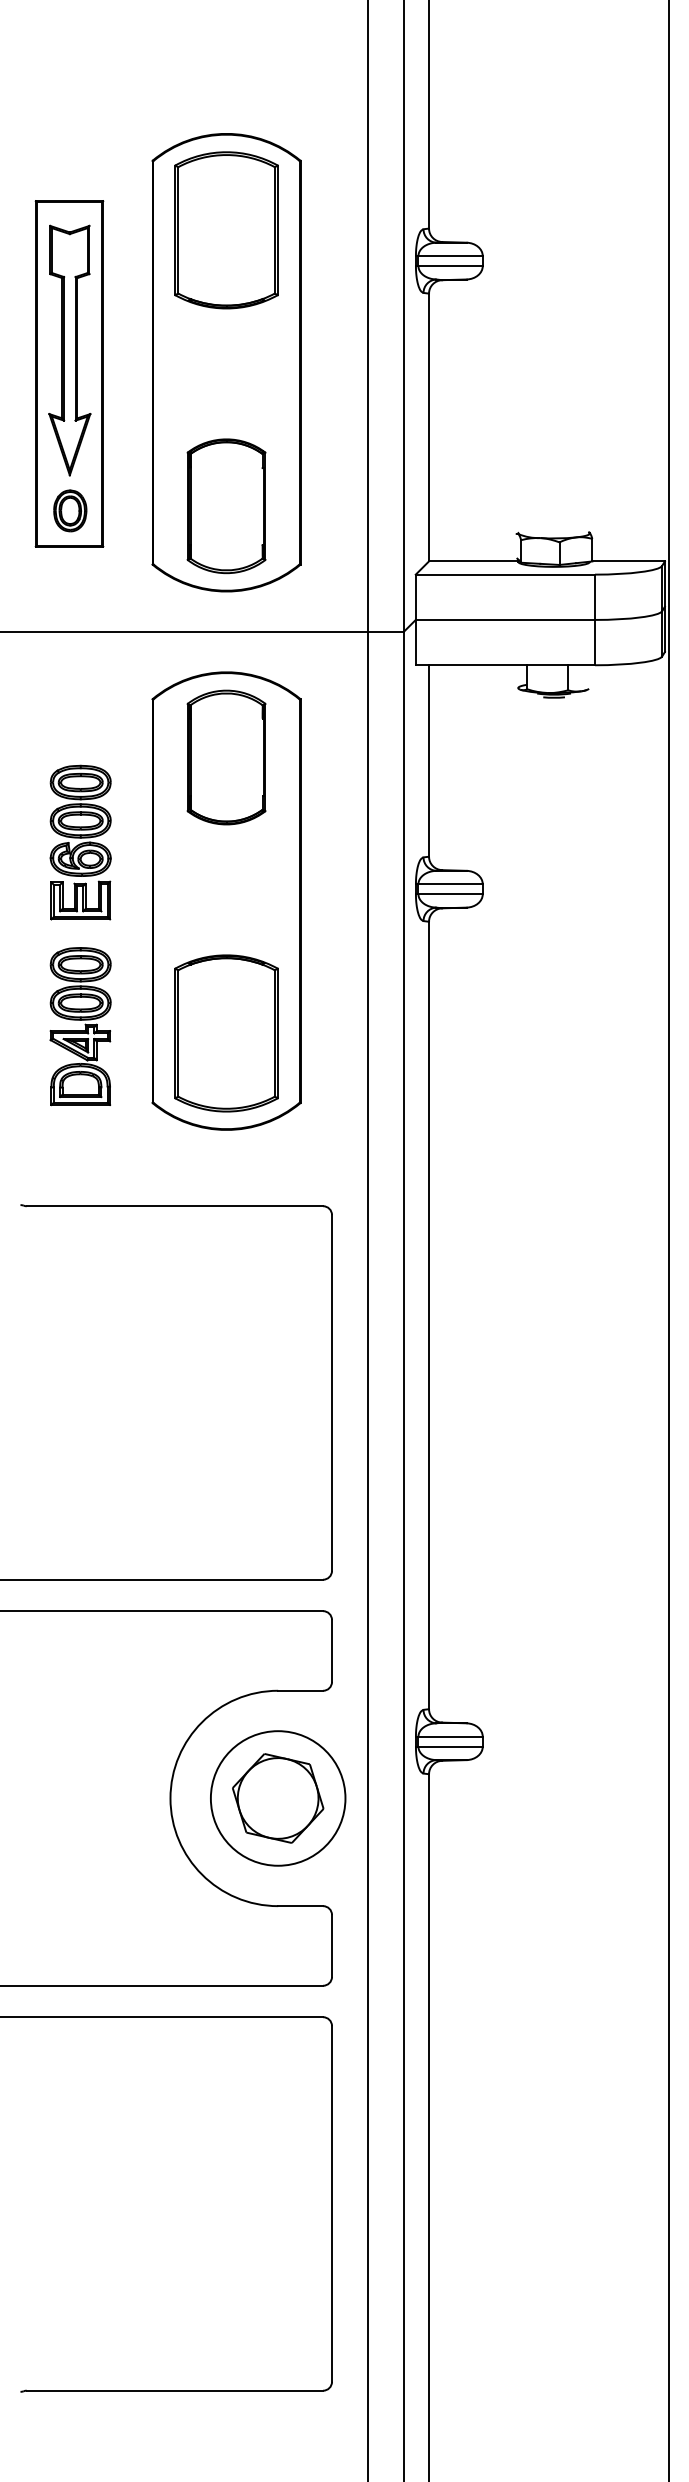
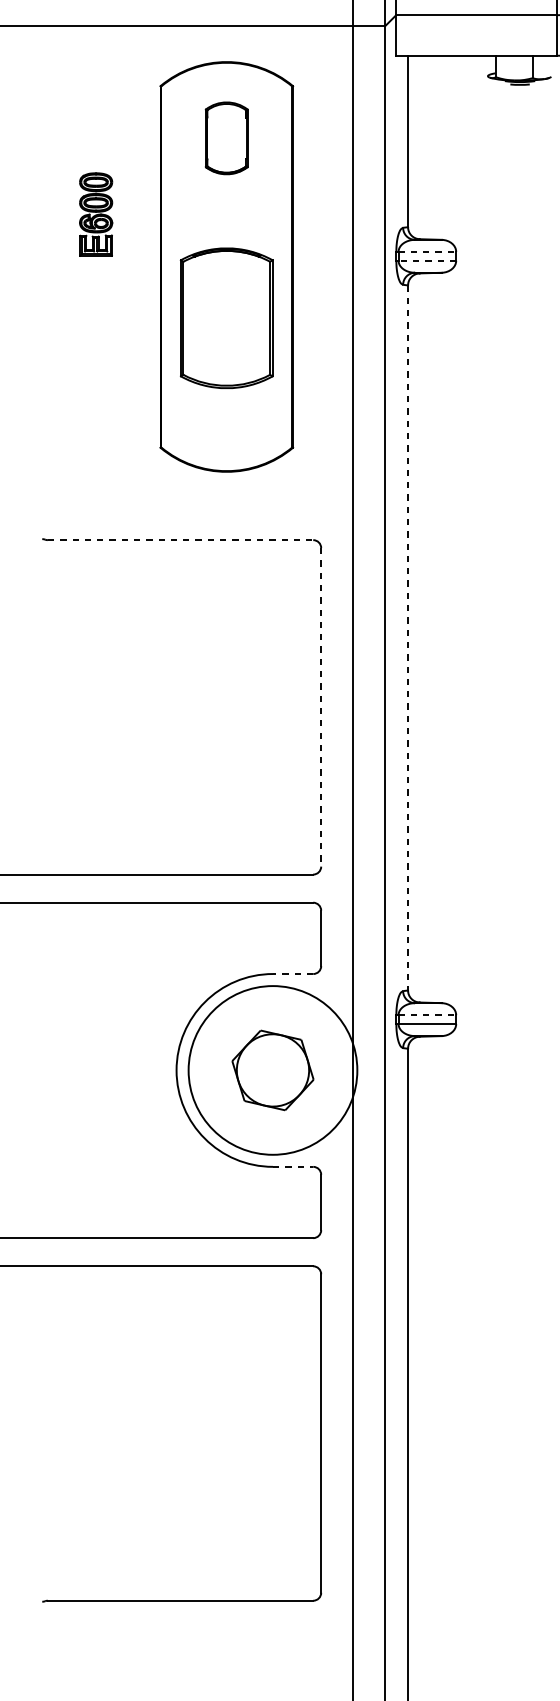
part: (226, 757) -> (226, 138), size x0.6
part: (80, 842) -> (95, 214), size x0.6
line: (451, 884) -> (428, 252), solid -> dashed
line: (450, 894) -> (427, 261), solid -> dashed
part: (80, 1026) -> (95, 379), removed
part: (226, 1033) -> (226, 318), moved
line: (175, 1206) -> (181, 540), solid -> dashed
line: (429, 1315) -> (408, 637), solid -> dashed
line: (332, 1392) -> (321, 706), solid -> dashed
line: (300, 1690) -> (292, 973), solid -> dashed
line: (451, 1736) -> (428, 1014), solid -> dashed
circle: (277, 1798) -> (272, 1070), size x1.4
line: (301, 1906) -> (293, 1167), solid -> dashed

